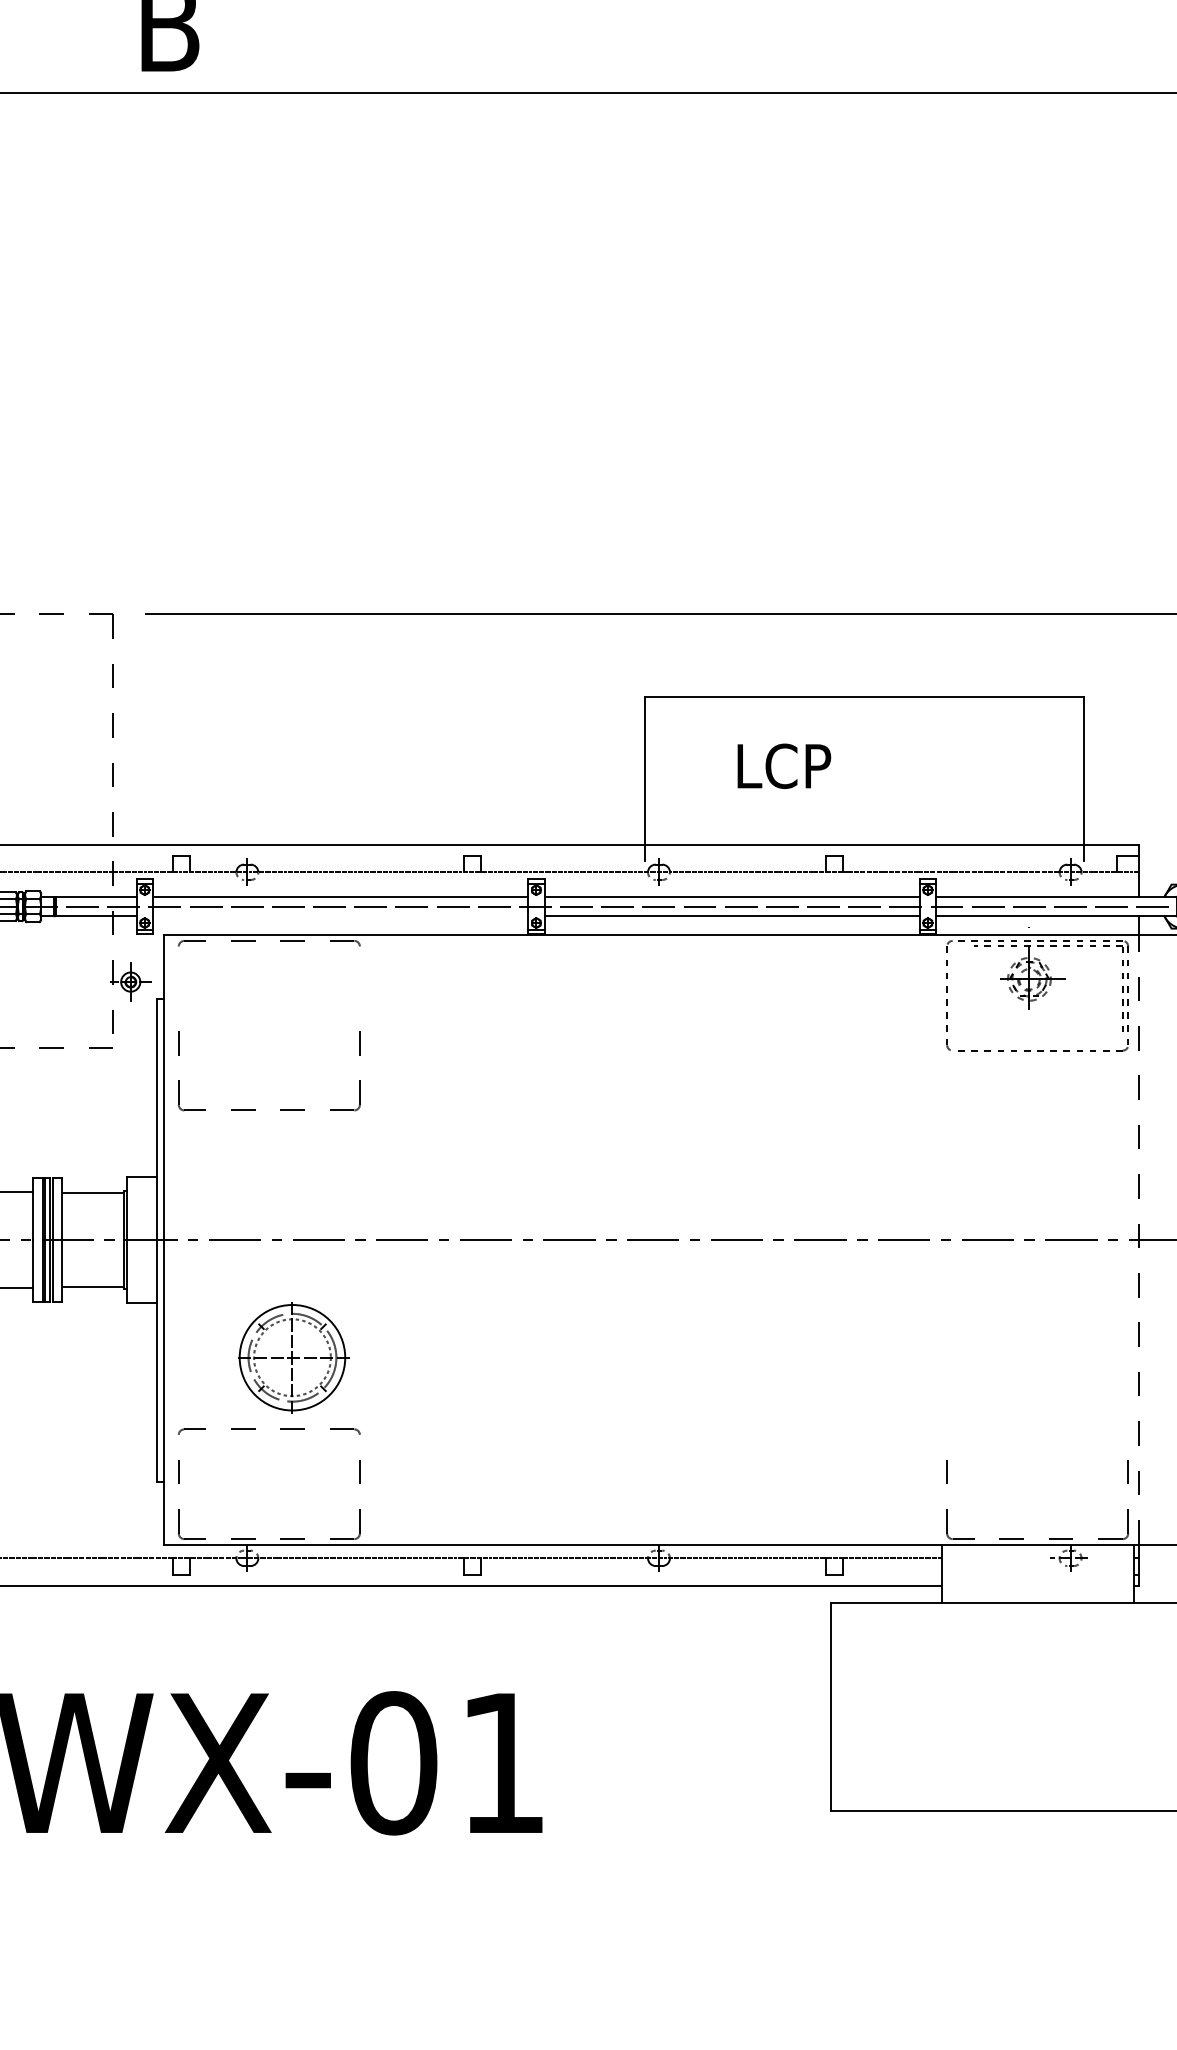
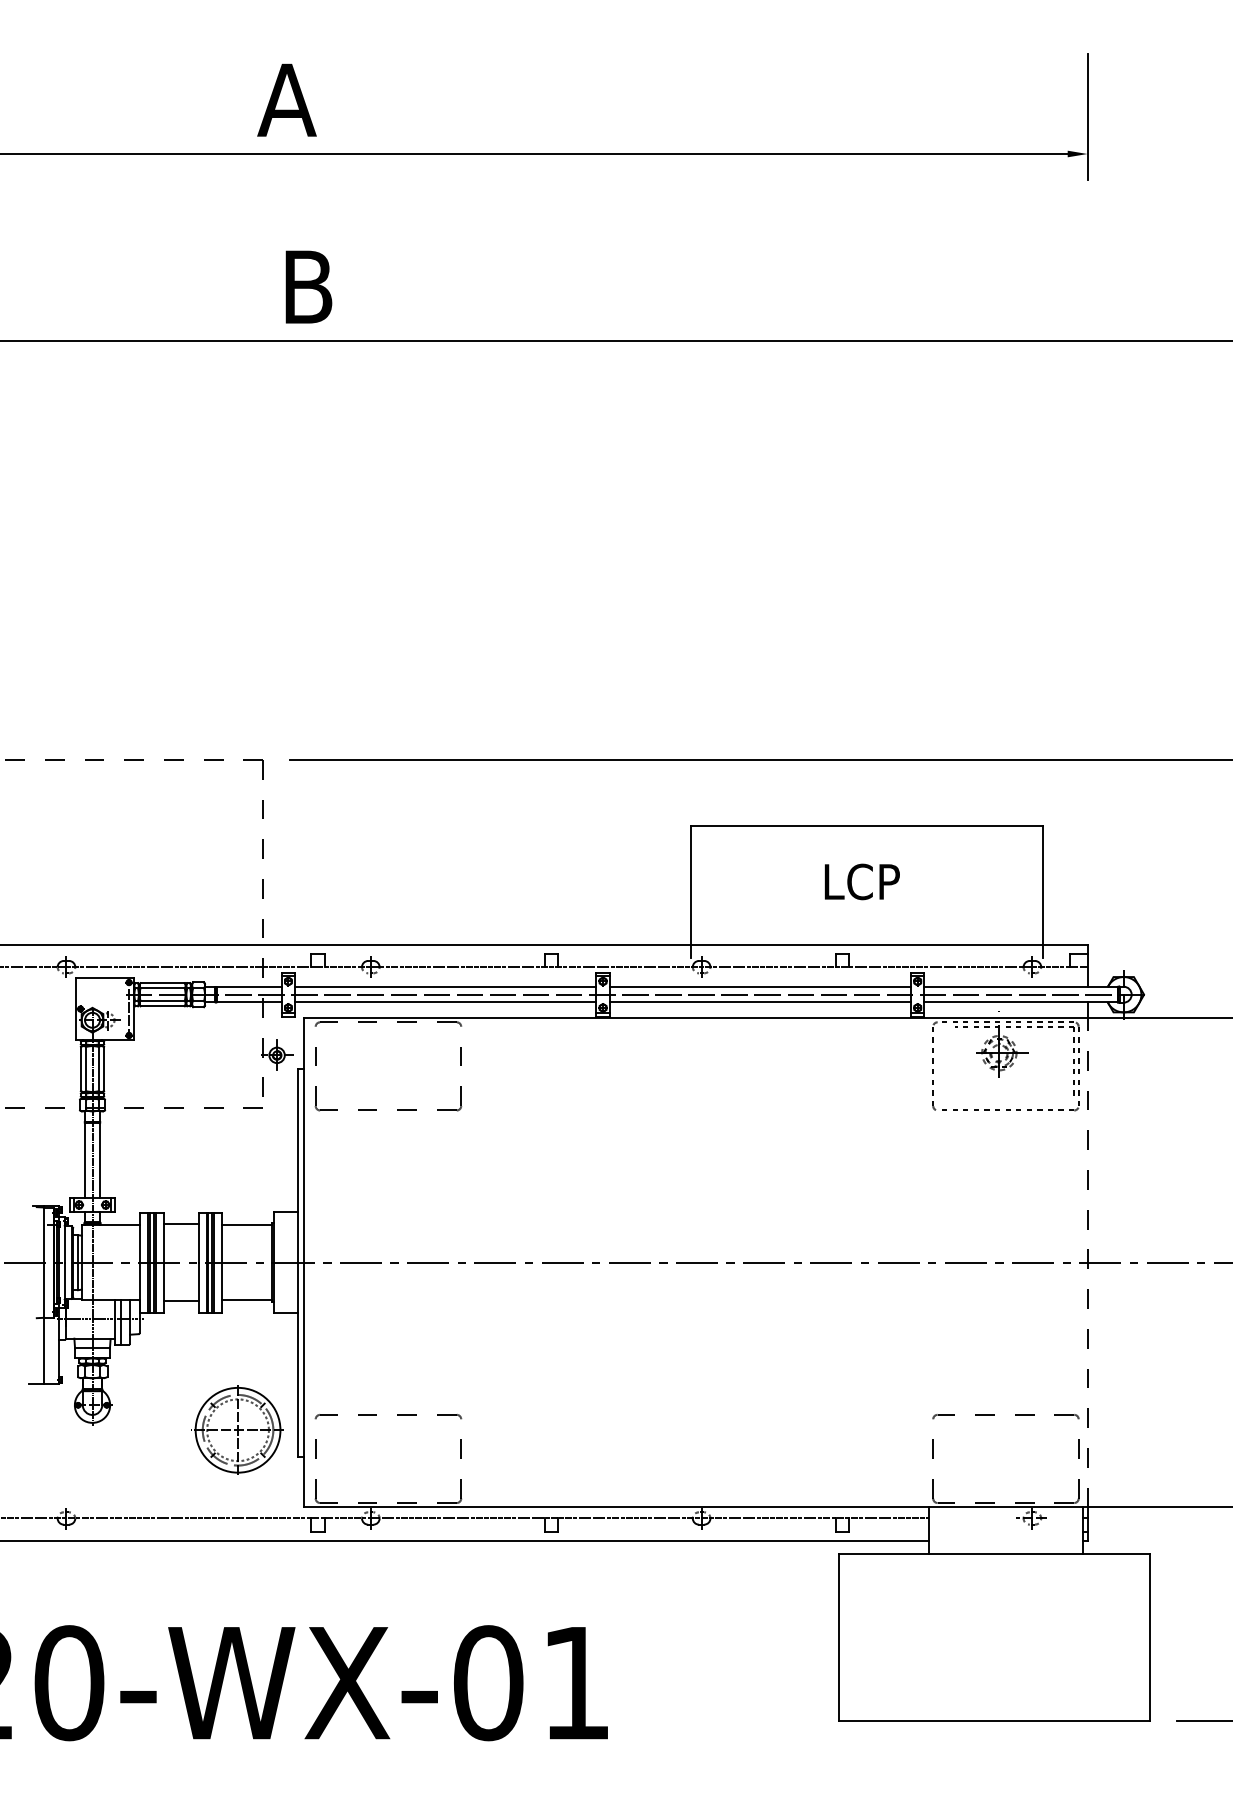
text: (783, 765) -> (861, 881), moved
line: (340, 916) -> (445, 1002), added
part: (280, 1109) -> (397, 1109), moved
part: (291, 1356) -> (237, 1429), moved
part: (1049, 1430) -> (1015, 1415), added

